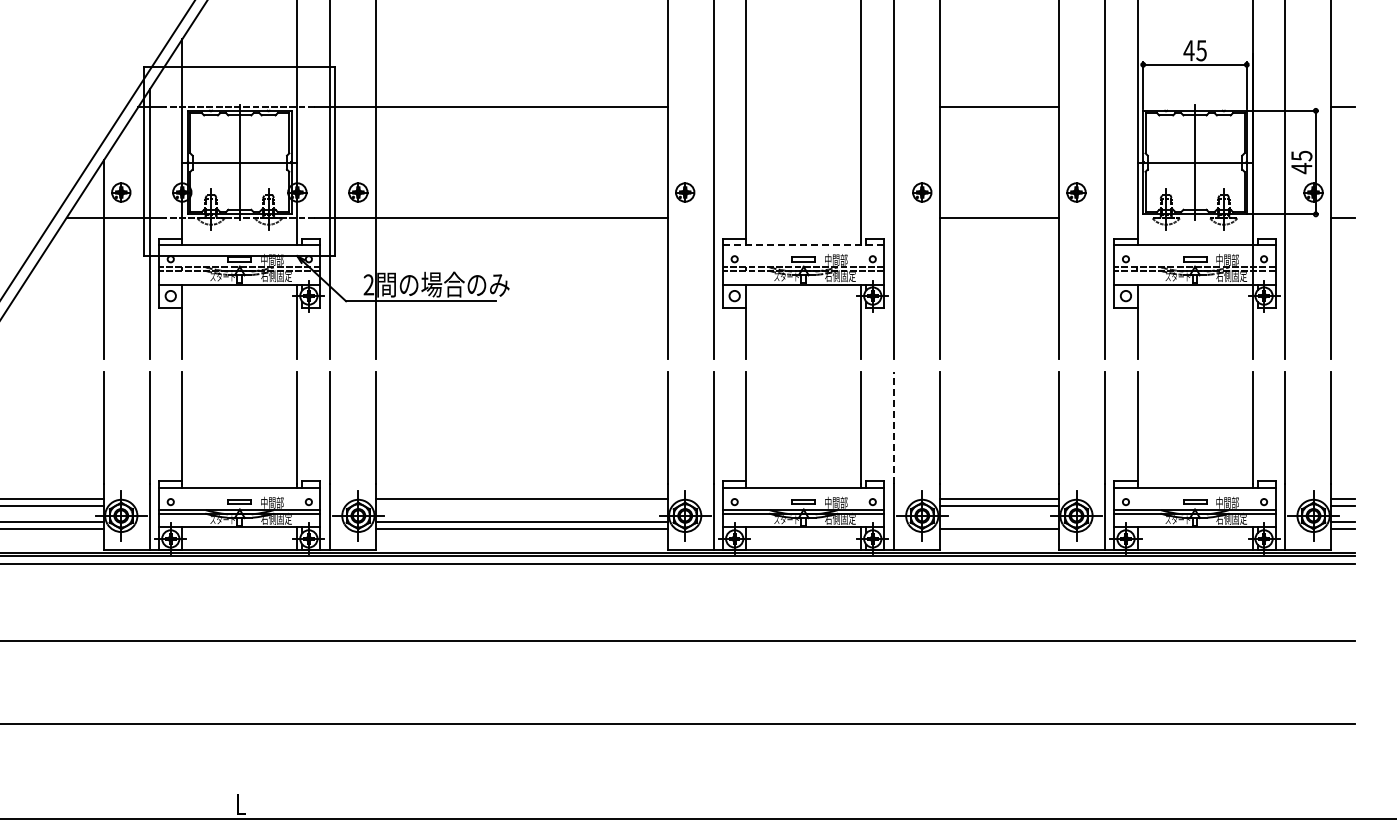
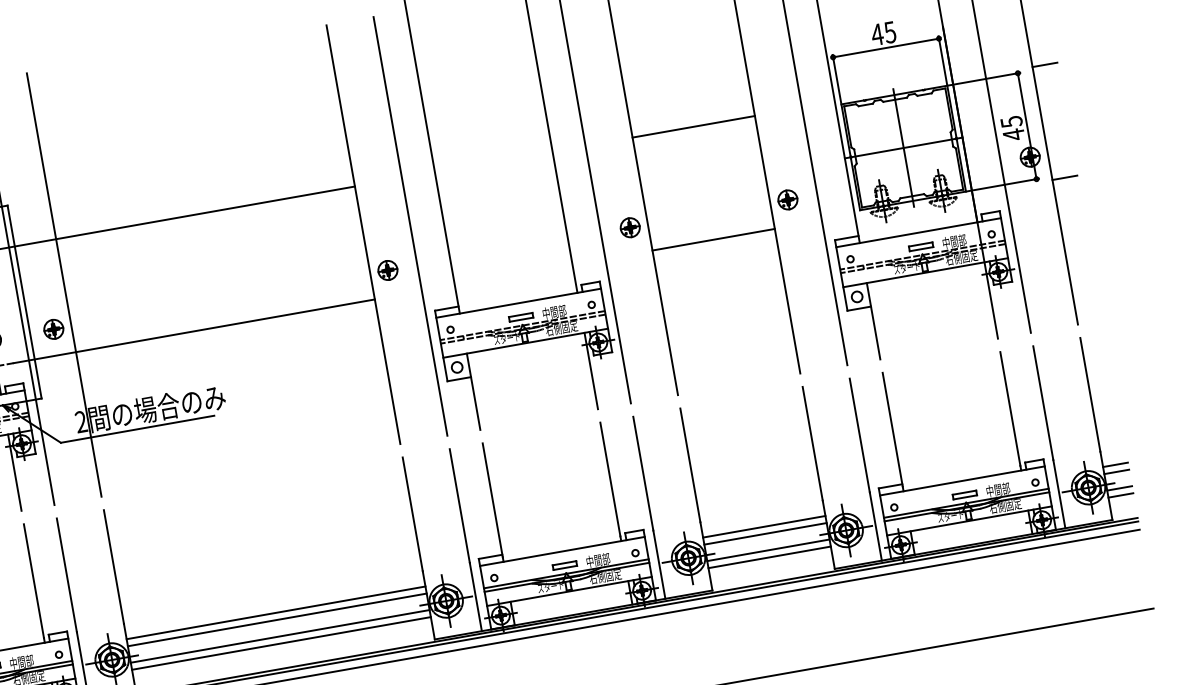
line: (803, 245) -> (518, 303), dashed -> solid
line: (893, 428) -> (643, 474), dashed -> solid
line: (521, 505) -> (277, 619), added
line: (999, 521) -> (768, 550), added

